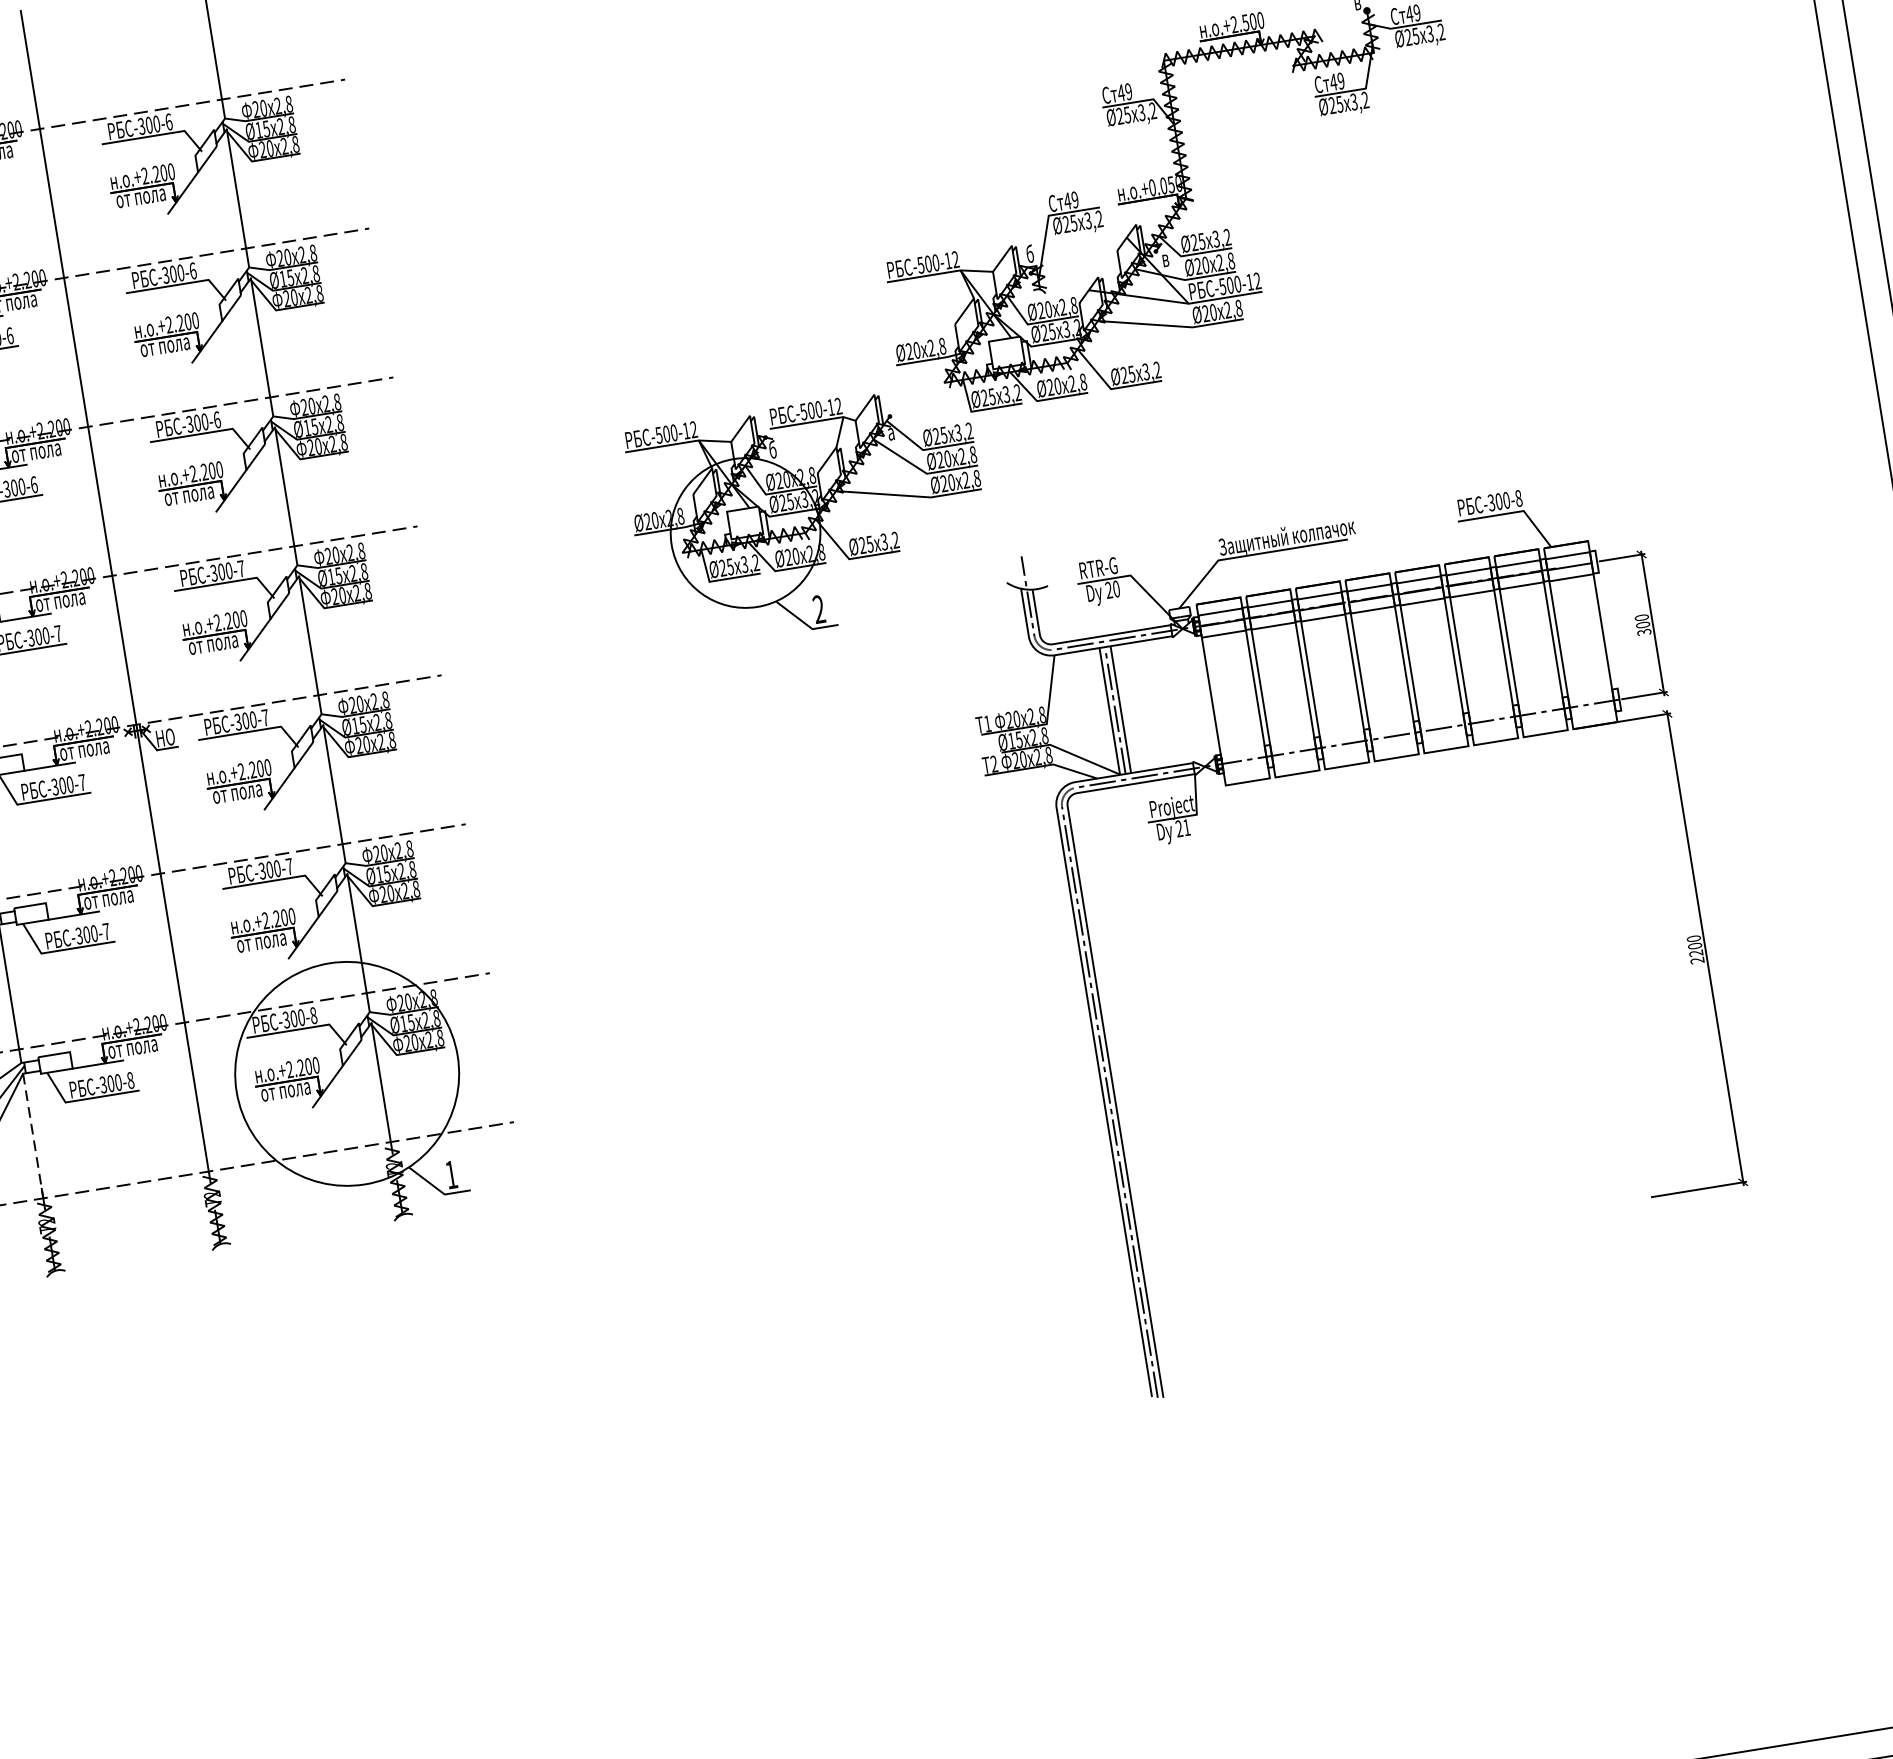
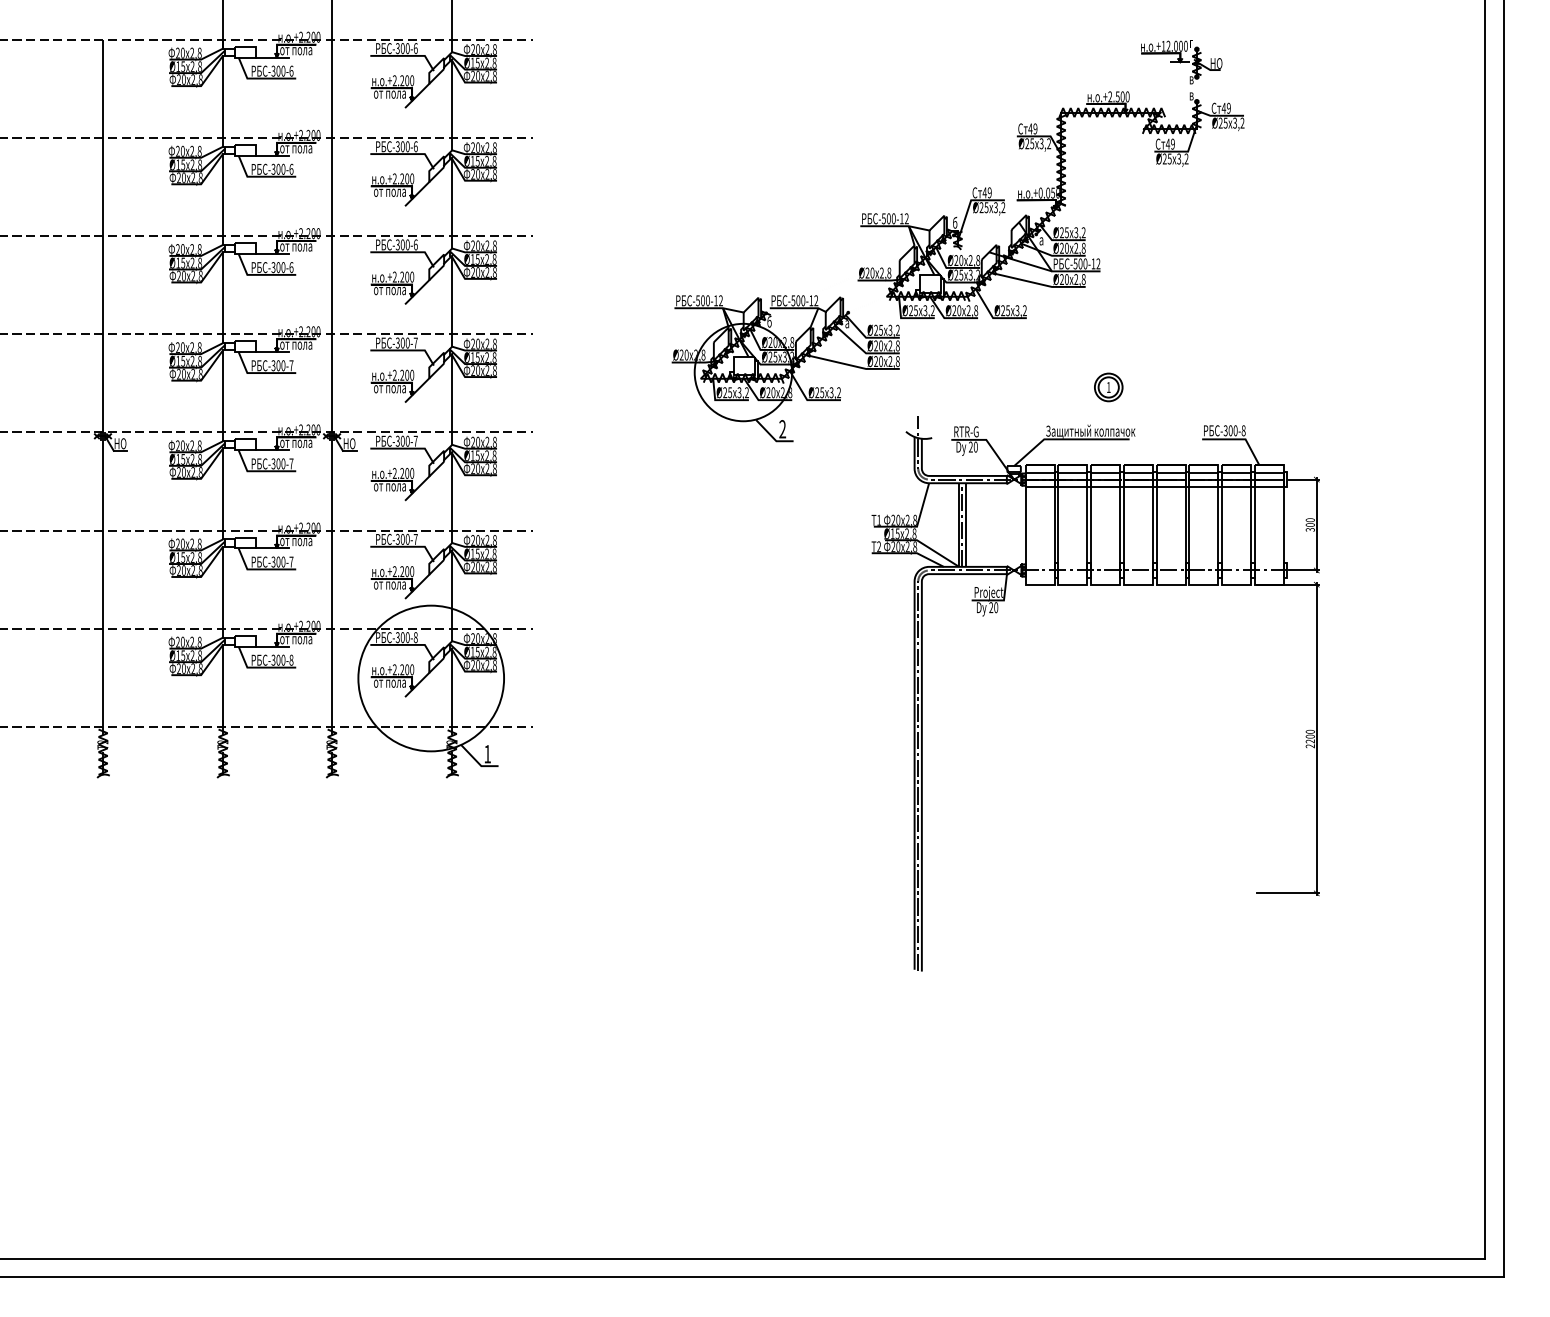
text: (1165, 260) -> (1041, 241), в -> а
part: (1303, 466) -> (1108, 387), added
text: (1187, 827) -> (996, 607), 21 -> 20
line: (33, 1137) -> (223, 686), dashed -> solid

